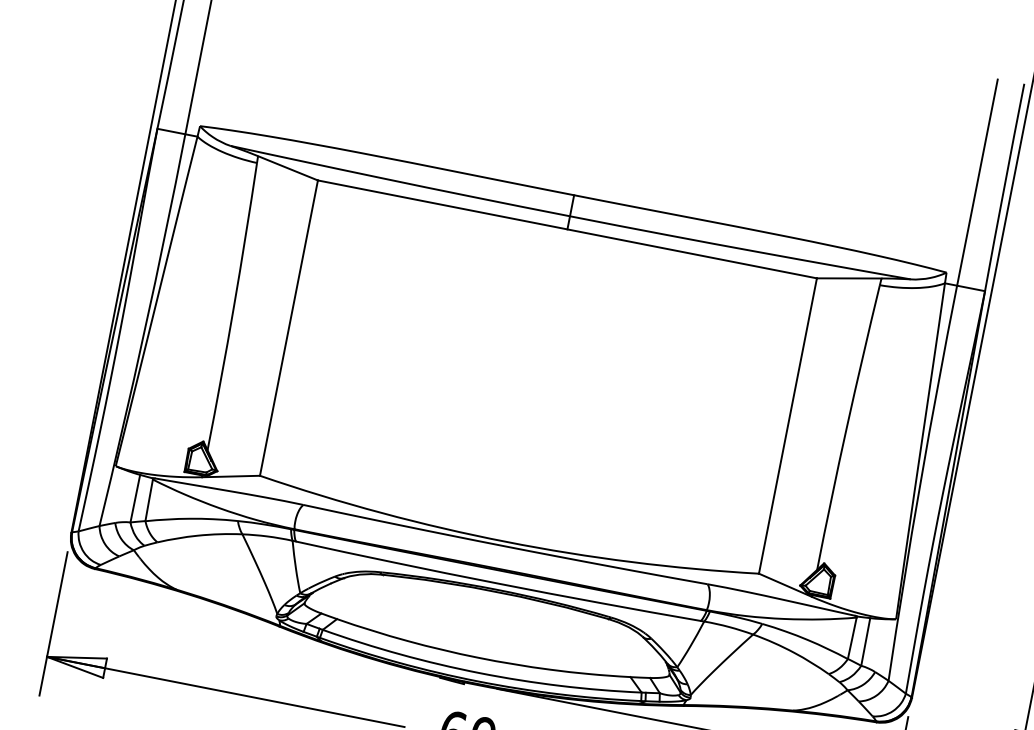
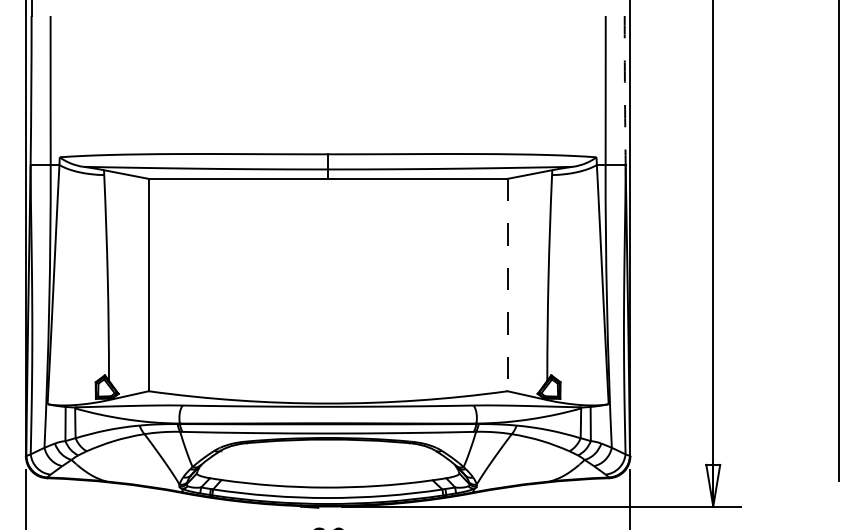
arc: (1003, 187) -> (624, 90), solid -> dashed
line: (787, 426) -> (507, 285), solid -> dashed

